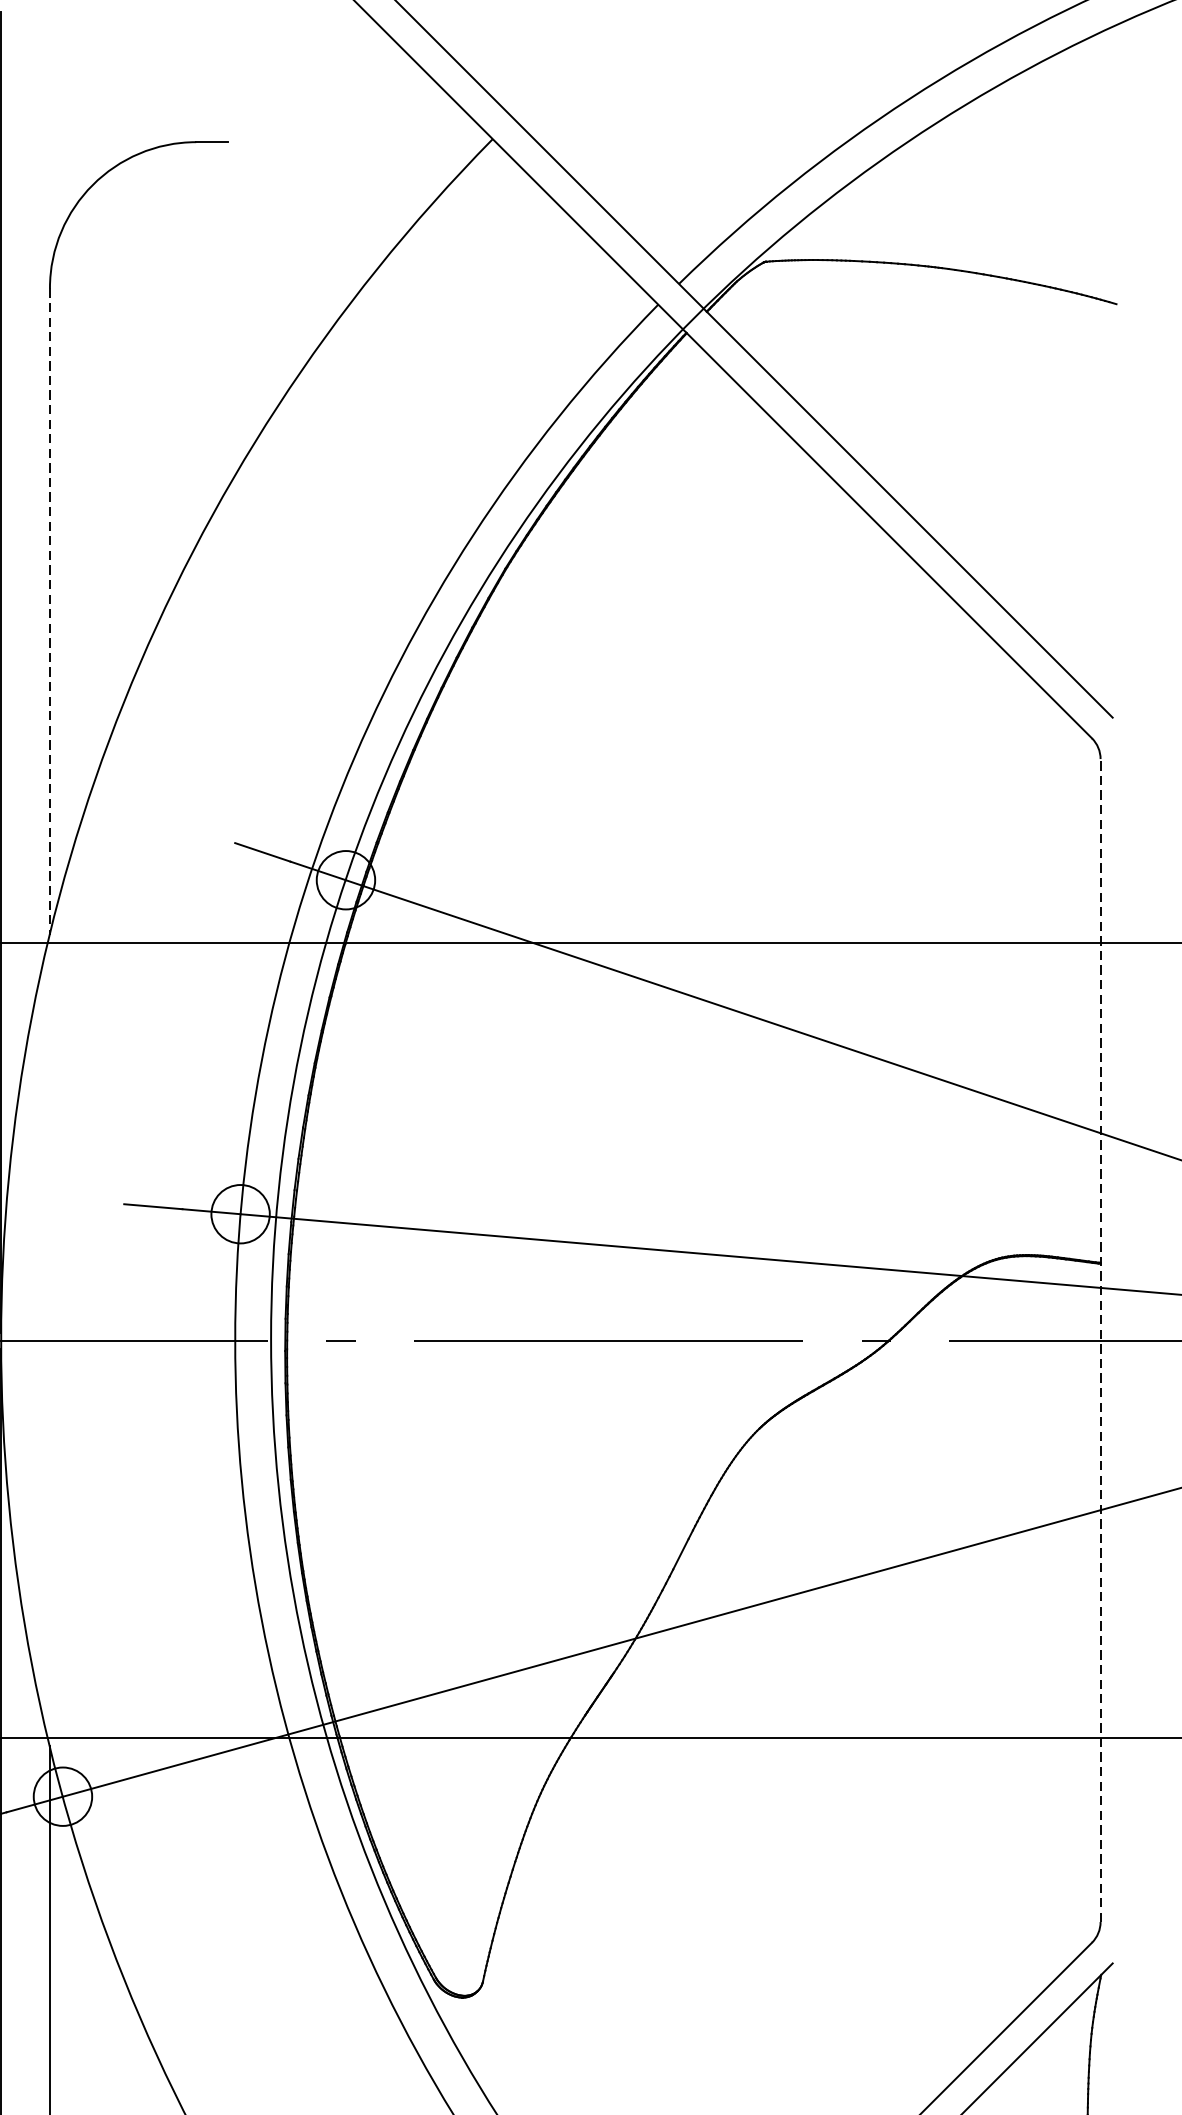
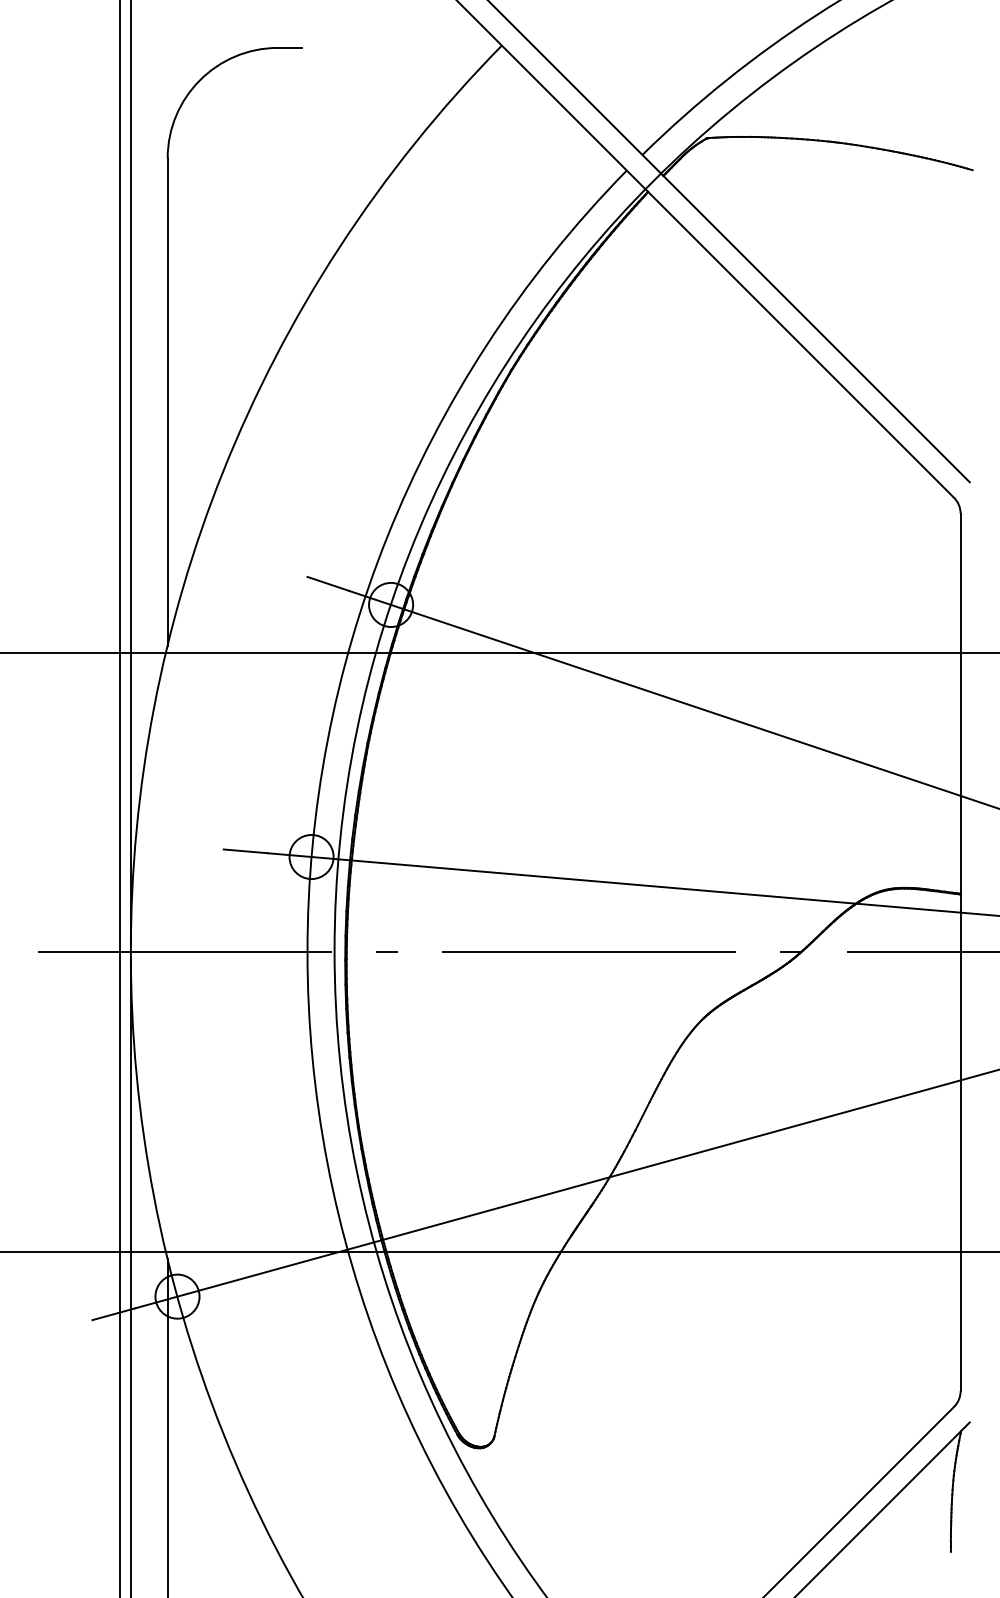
line: (49, 611) -> (167, 402), dashed -> solid
line: (1100, 1340) -> (960, 952), dashed -> solid

